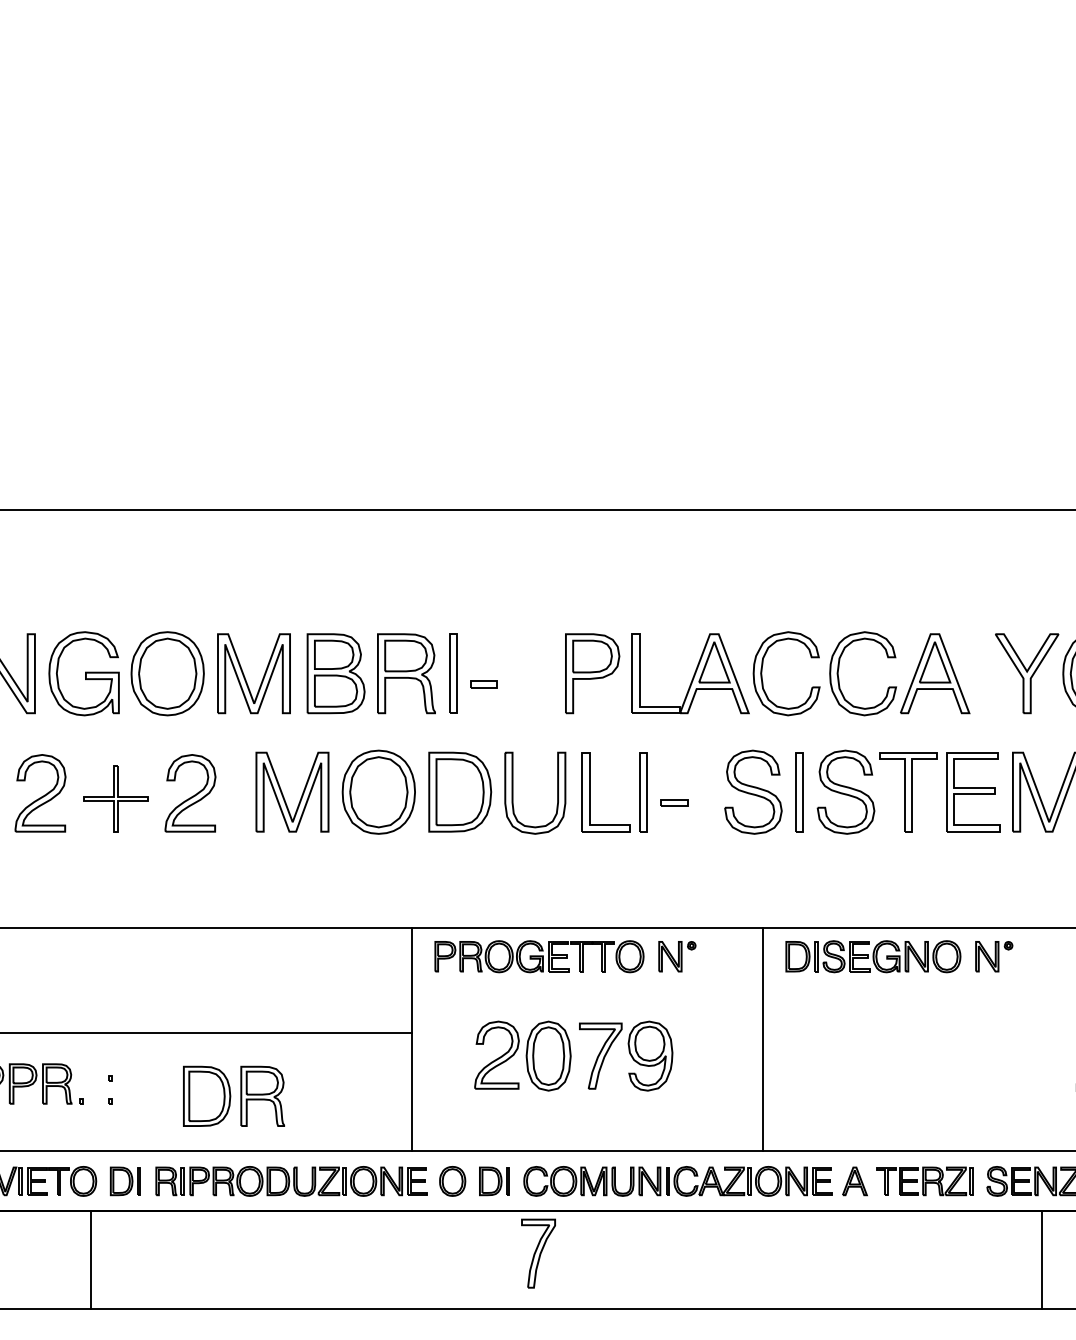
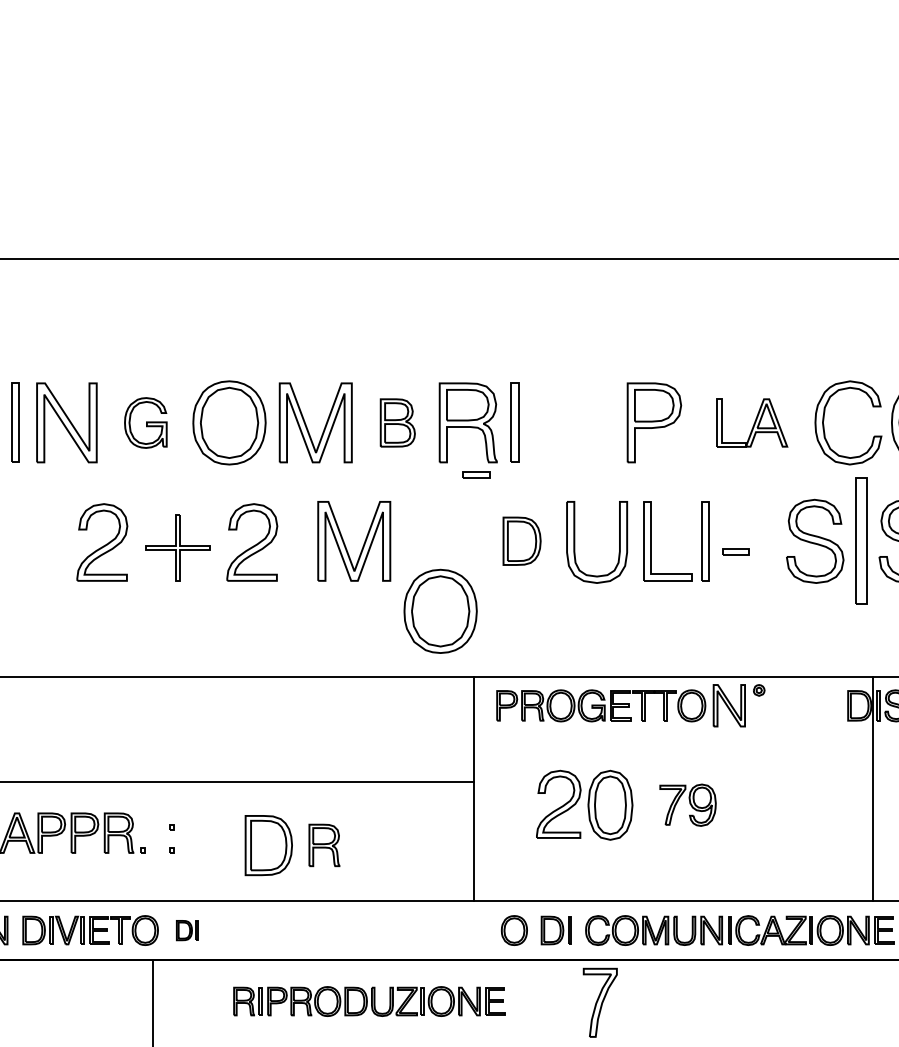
part: (83, 673) -> (145, 422), size x0.6
part: (335, 673) -> (397, 422), size x0.6
part: (690, 673) -> (752, 422), size x0.6
part: (483, 684) -> (476, 474), moved
part: (378, 791) -> (440, 610), moved
part: (460, 791) -> (522, 540), size x0.6
part: (799, 792) -> (861, 541), size x1.6
part: (677, 956) -> (739, 705), size x1.4
line: (763, 1039) -> (873, 788), moved
part: (626, 1055) -> (688, 804), size x0.6
part: (262, 1095) -> (324, 844), size x0.7
part: (124, 1181) -> (186, 930), size x0.7
part: (291, 1181) -> (369, 1001), moved

